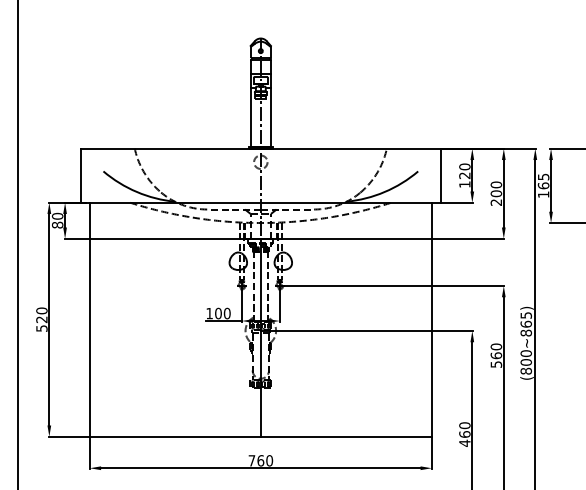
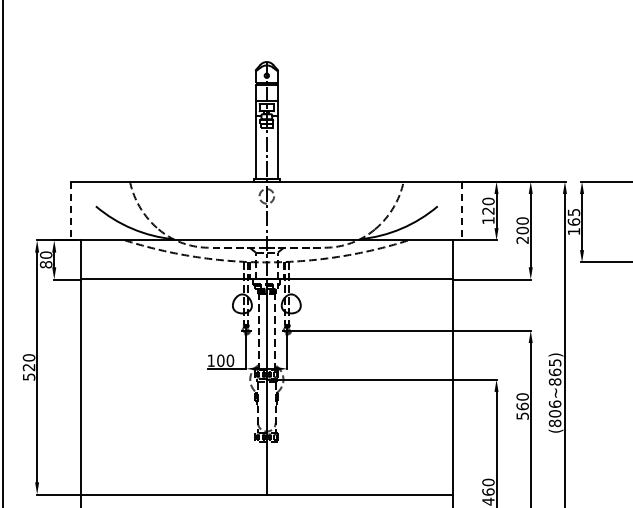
line: (80, 175) -> (70, 210), solid -> dashed
line: (440, 175) -> (461, 210), solid -> dashed
text: (525, 353) -> (554, 404), (800~865) -> (806~865)

